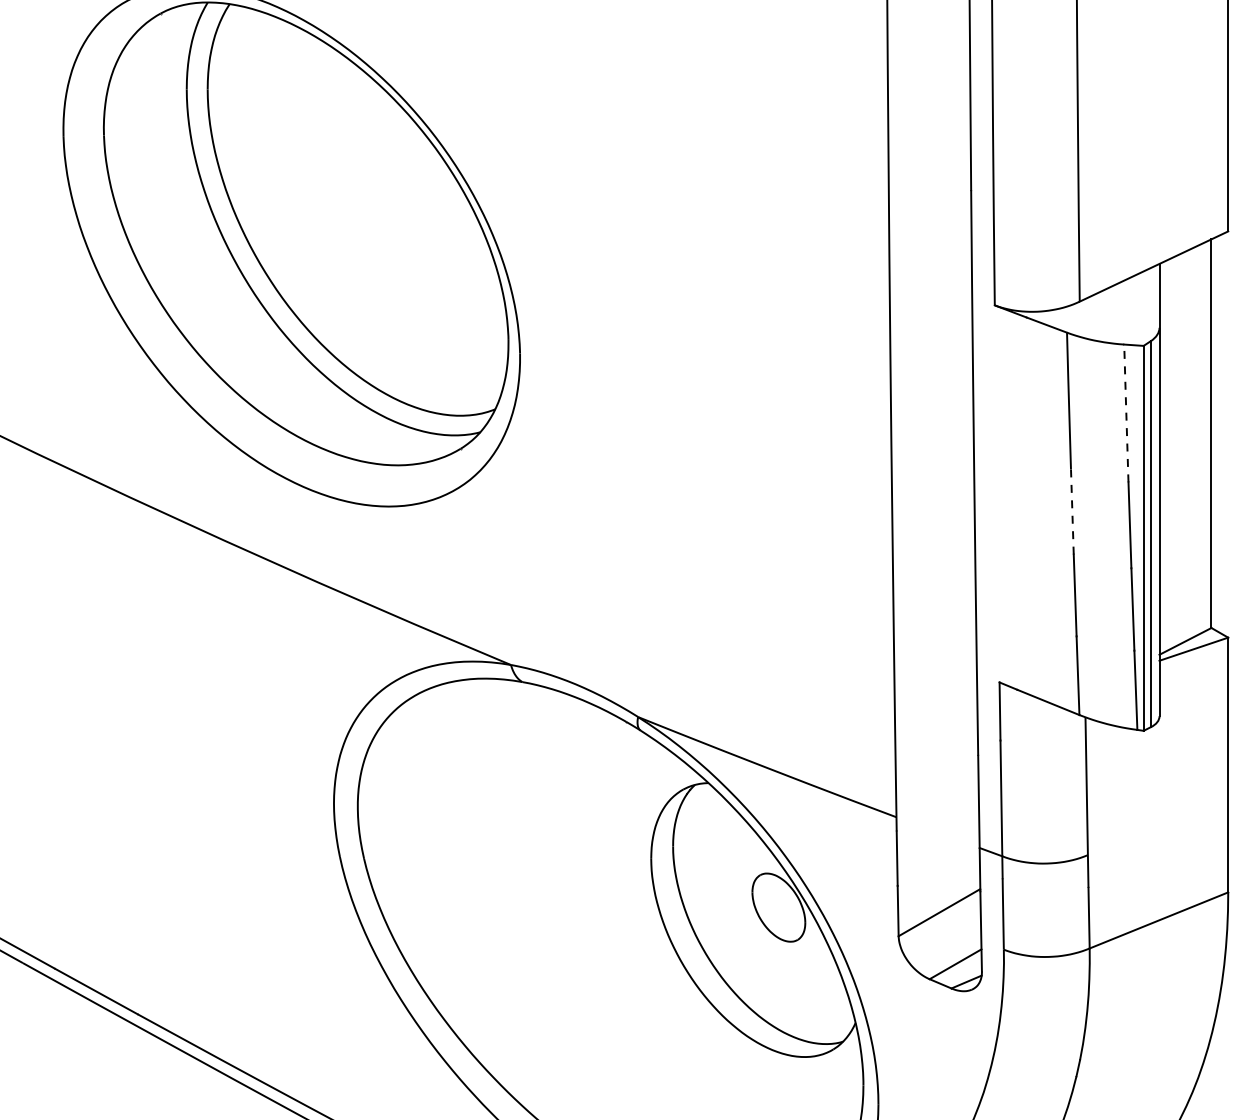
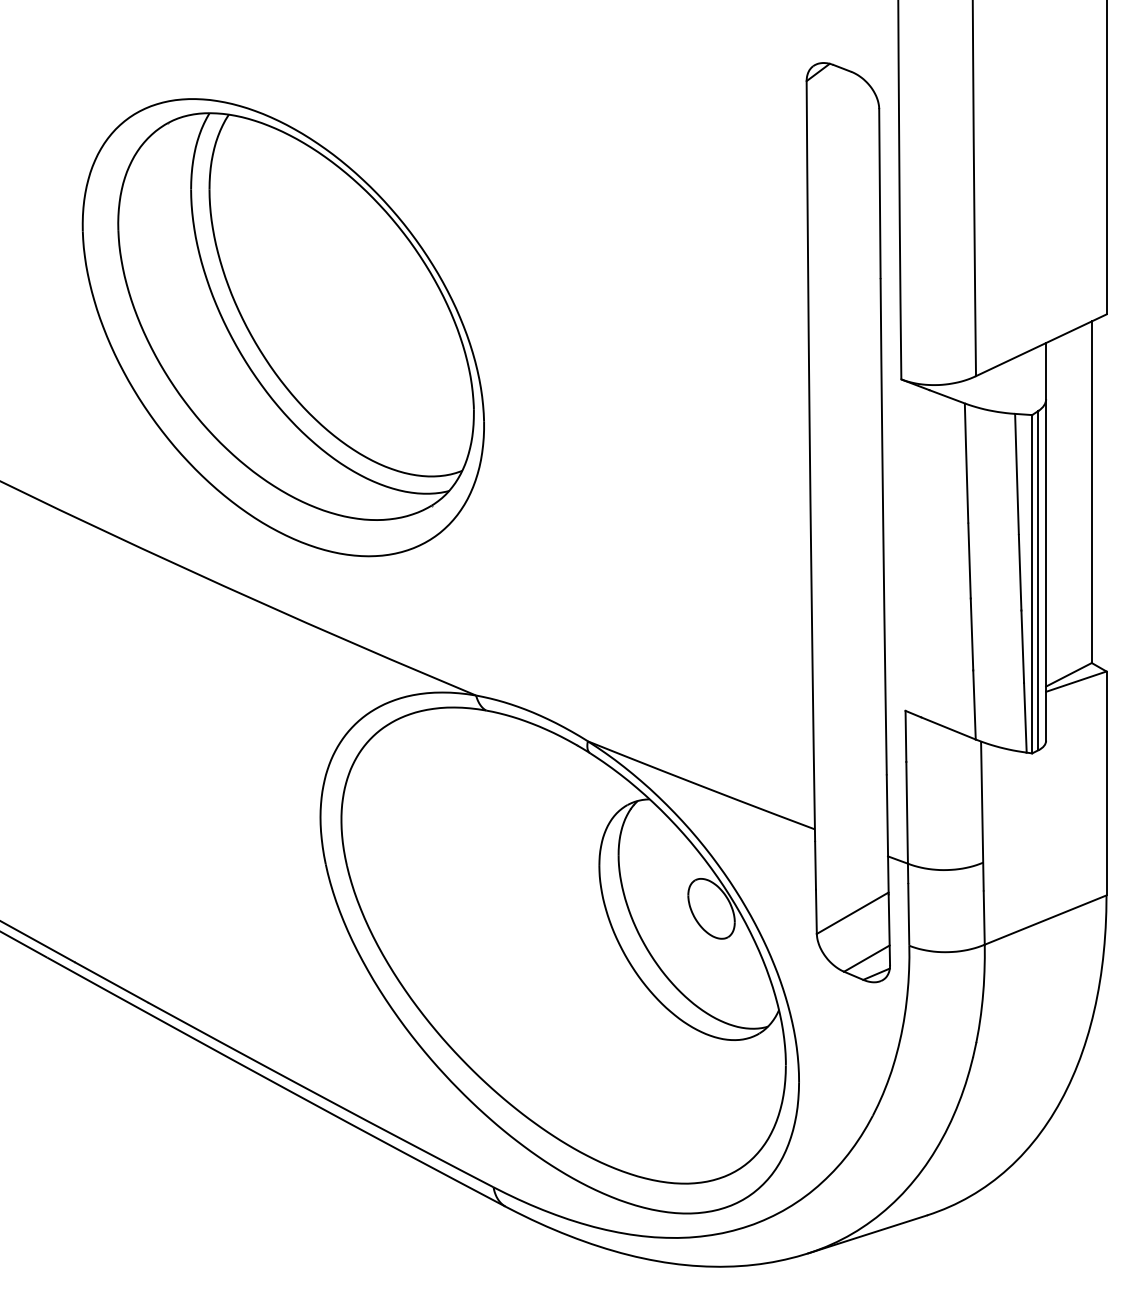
line: (1125, 412) -> (1016, 473), dashed -> solid
line: (1072, 511) -> (969, 560), dashed -> solid

